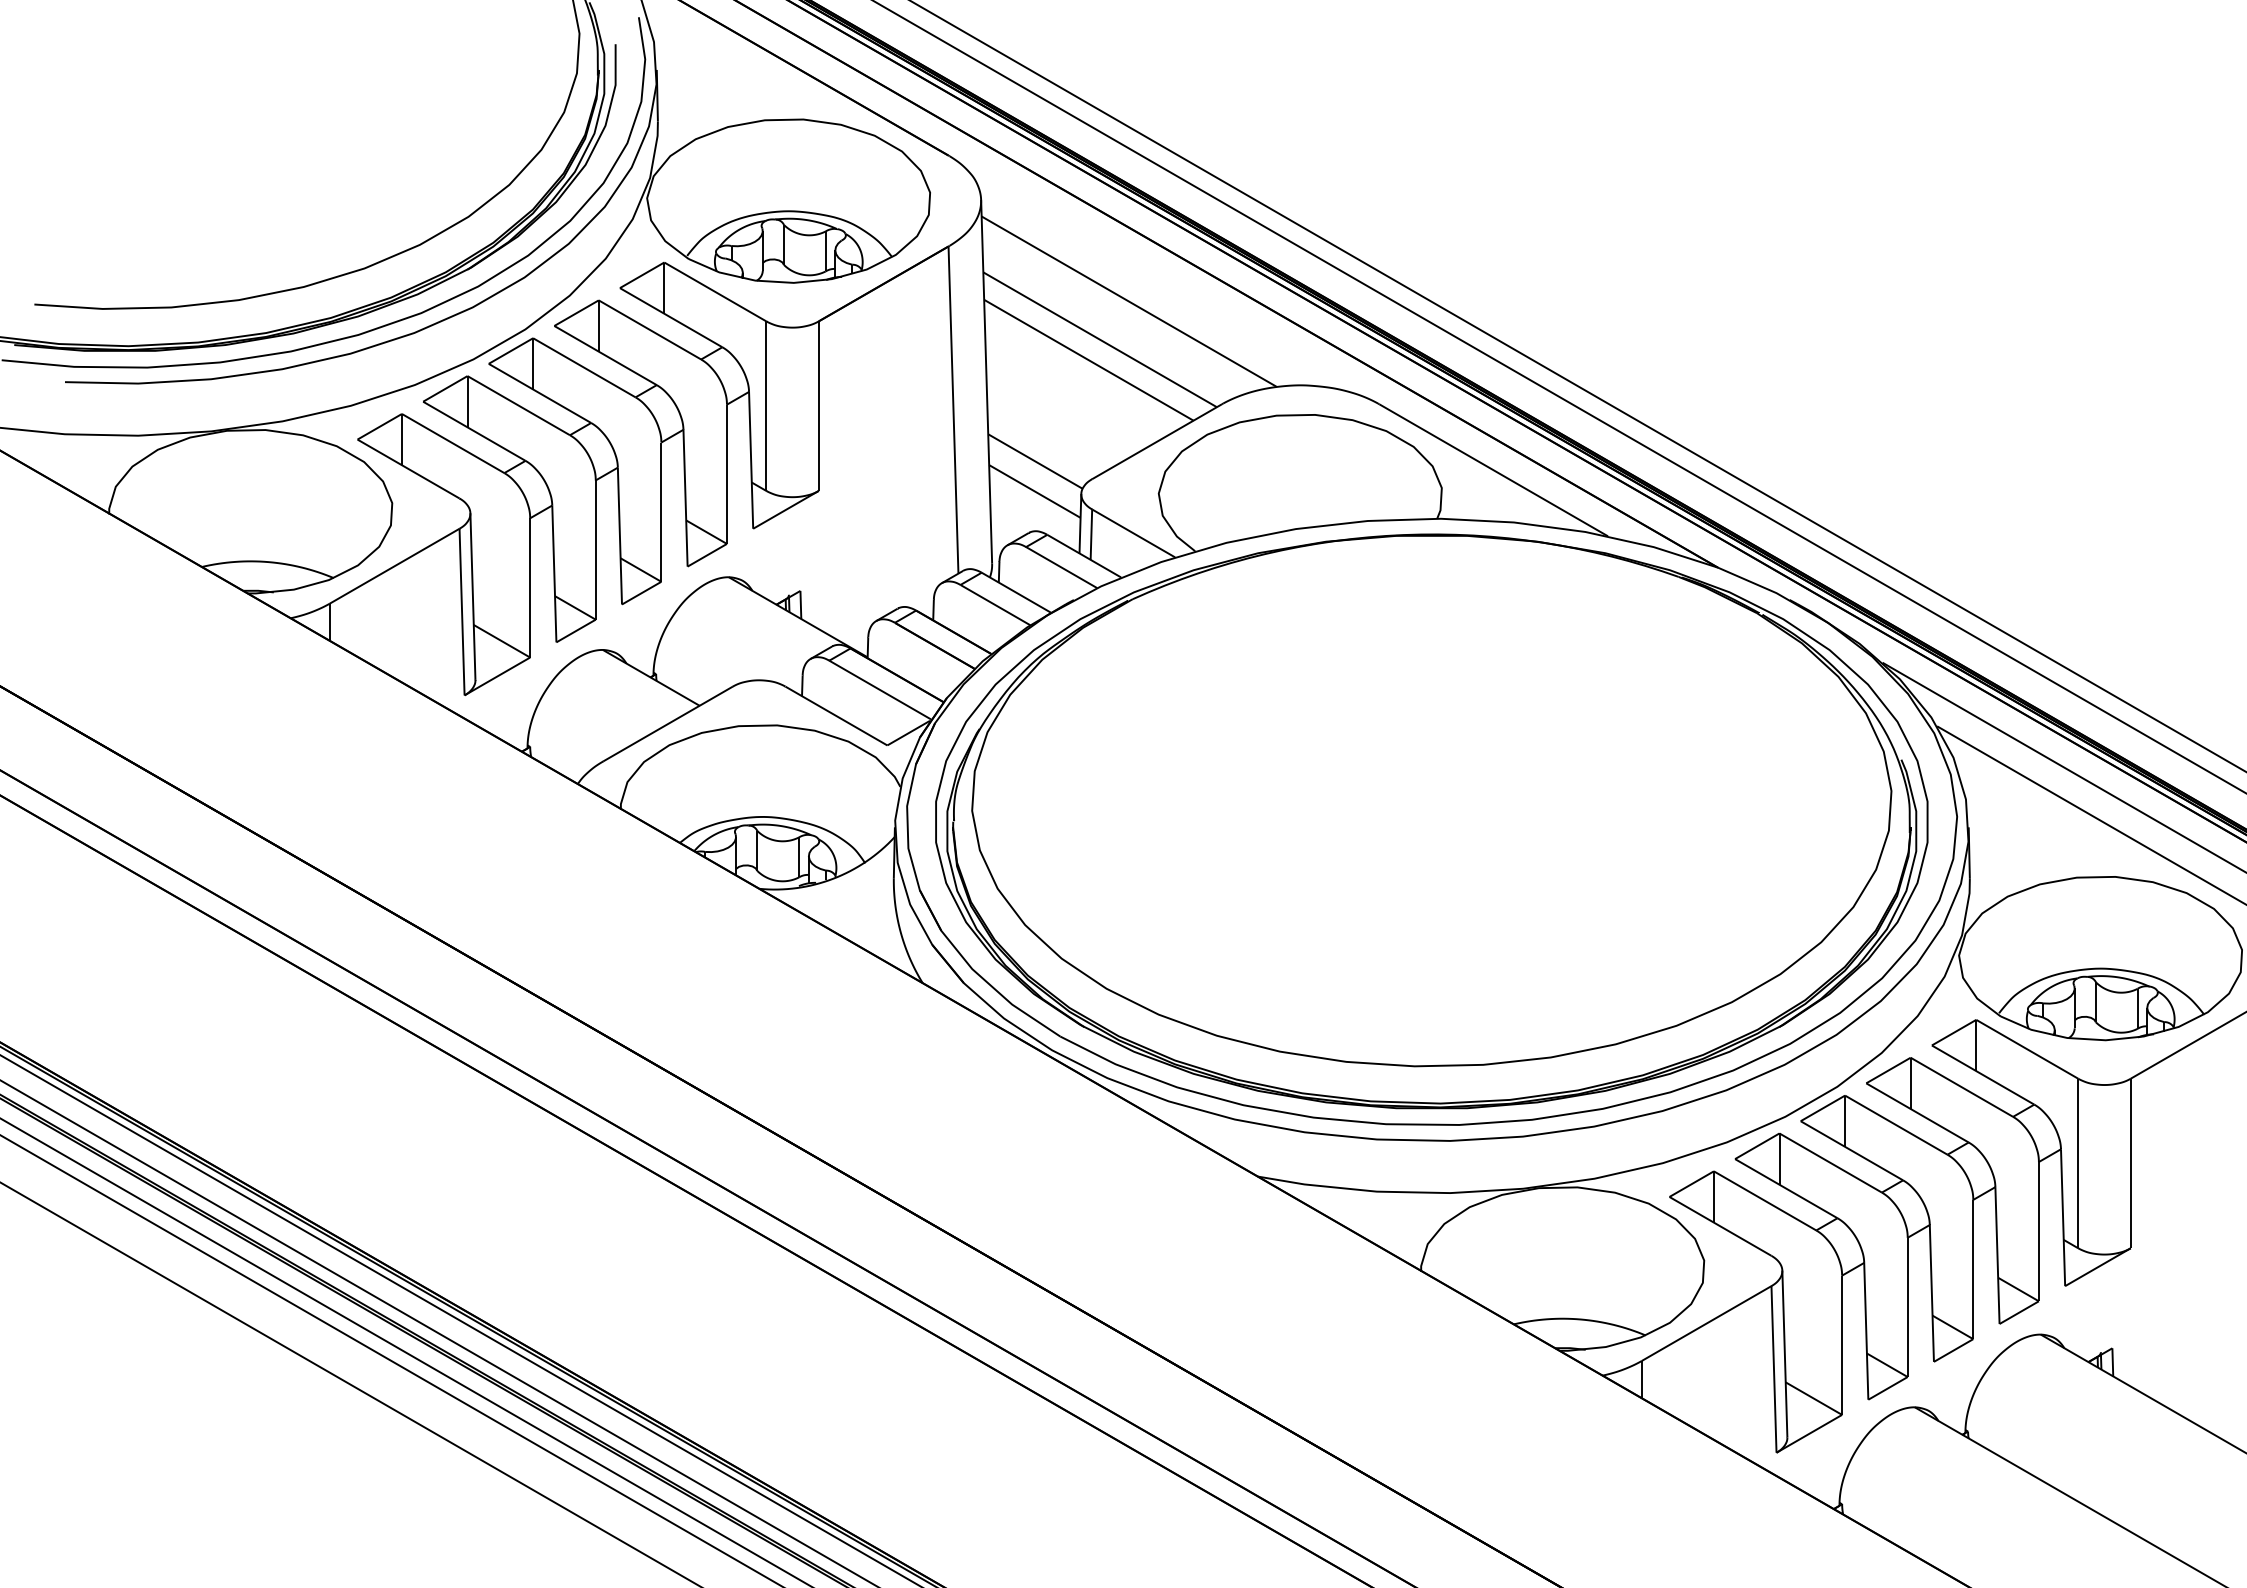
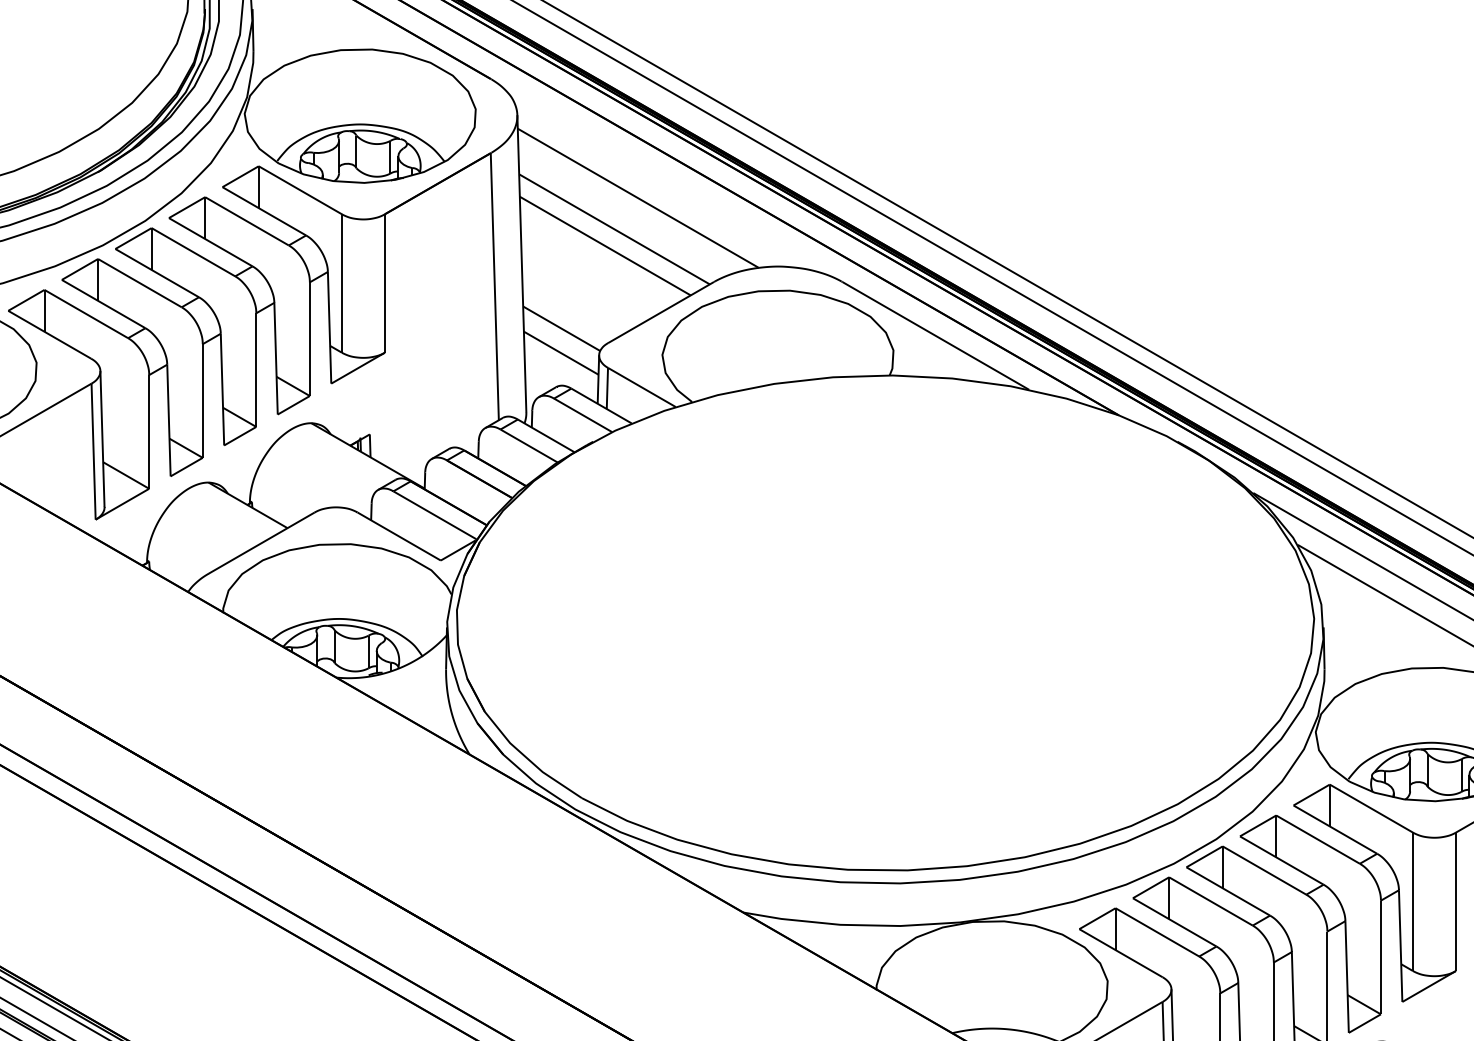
part: (1431, 821) -> (885, 622), removed

